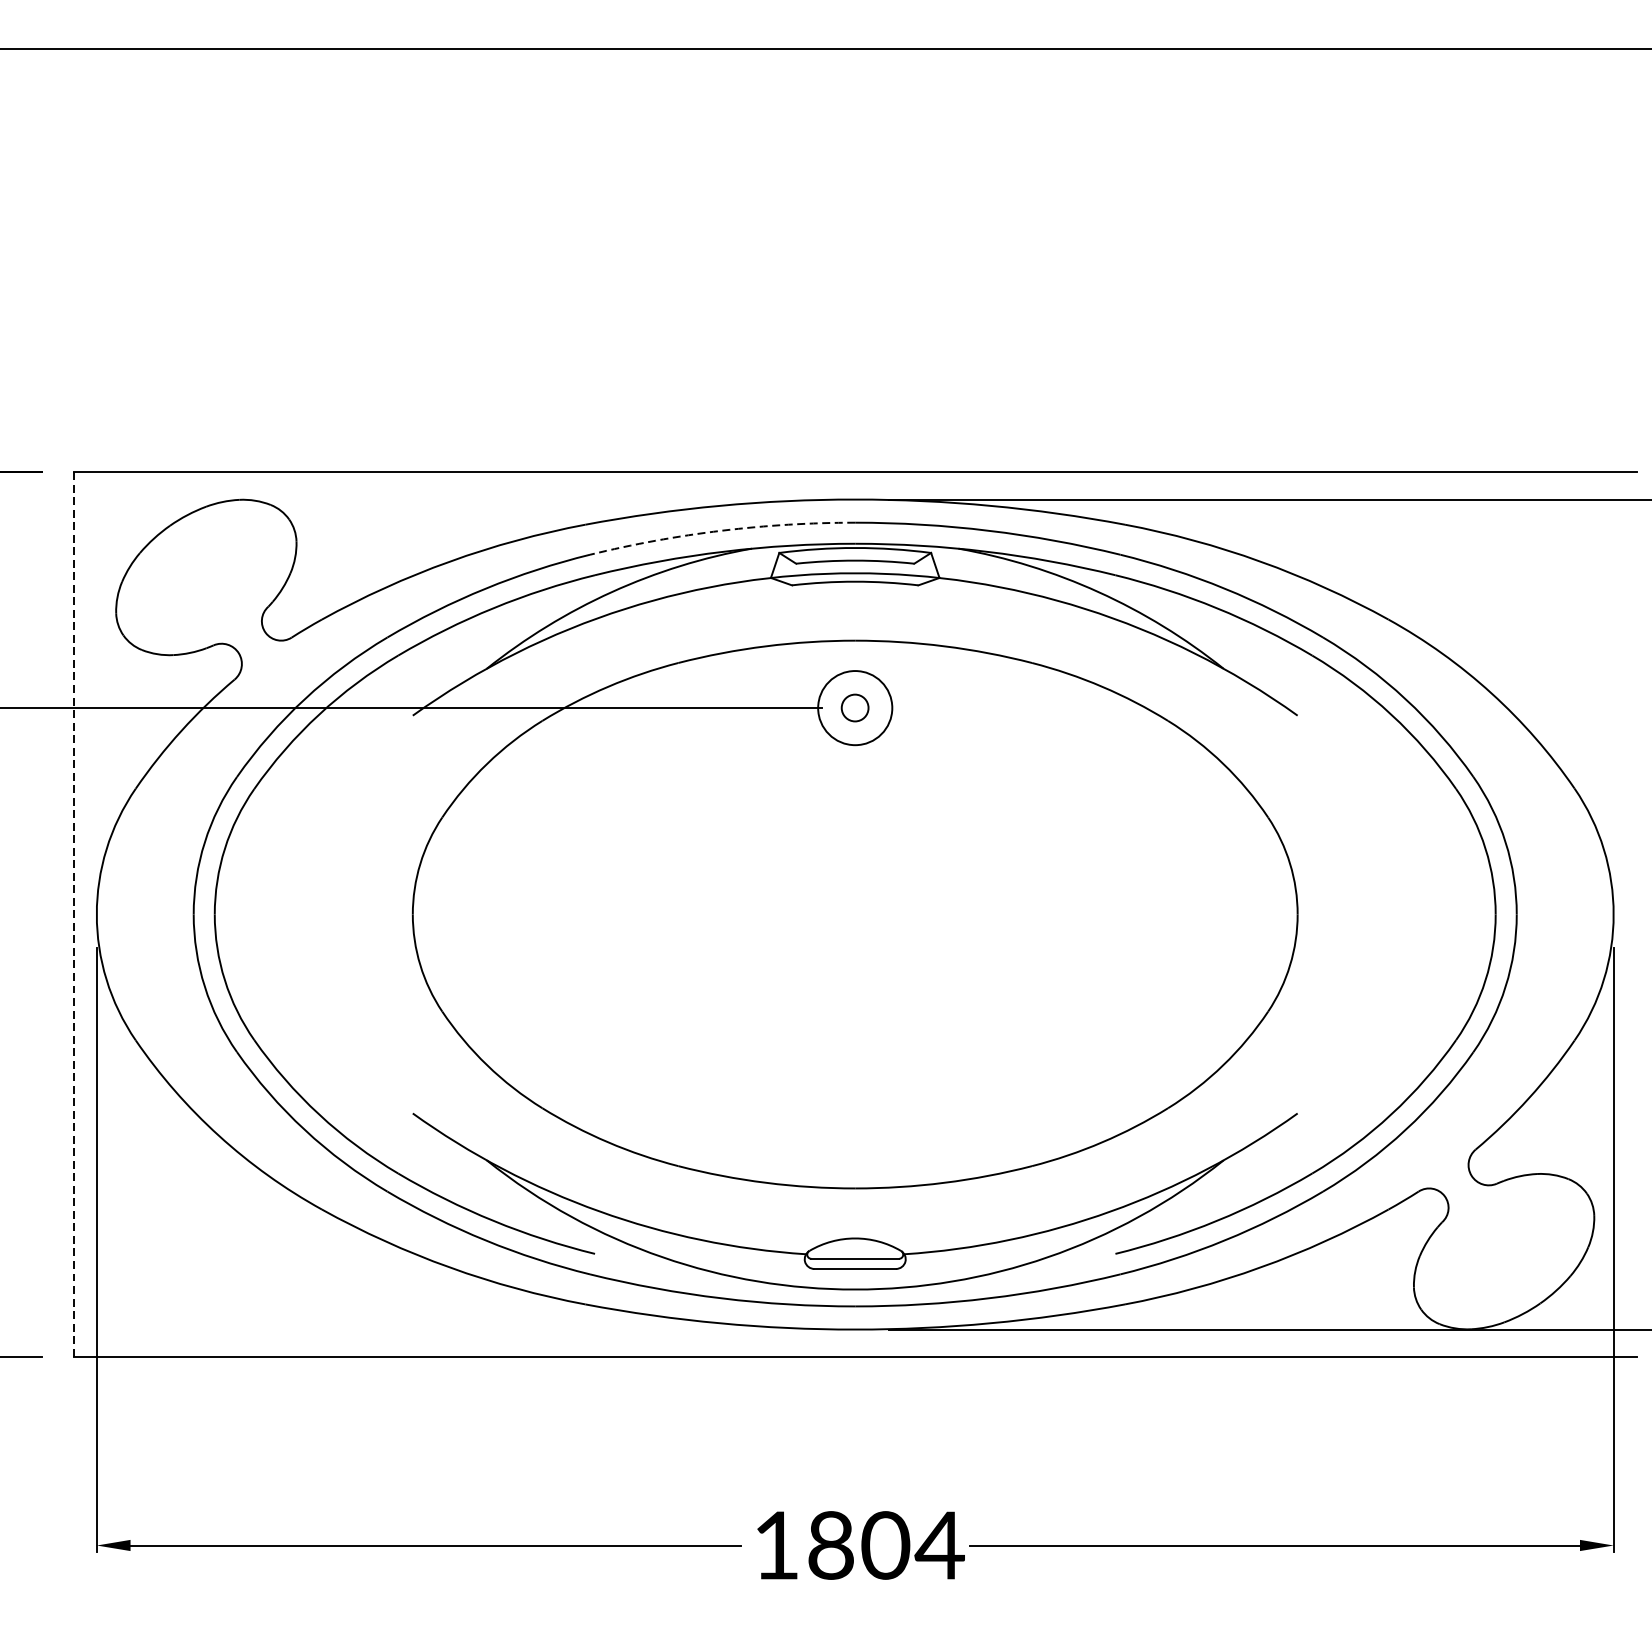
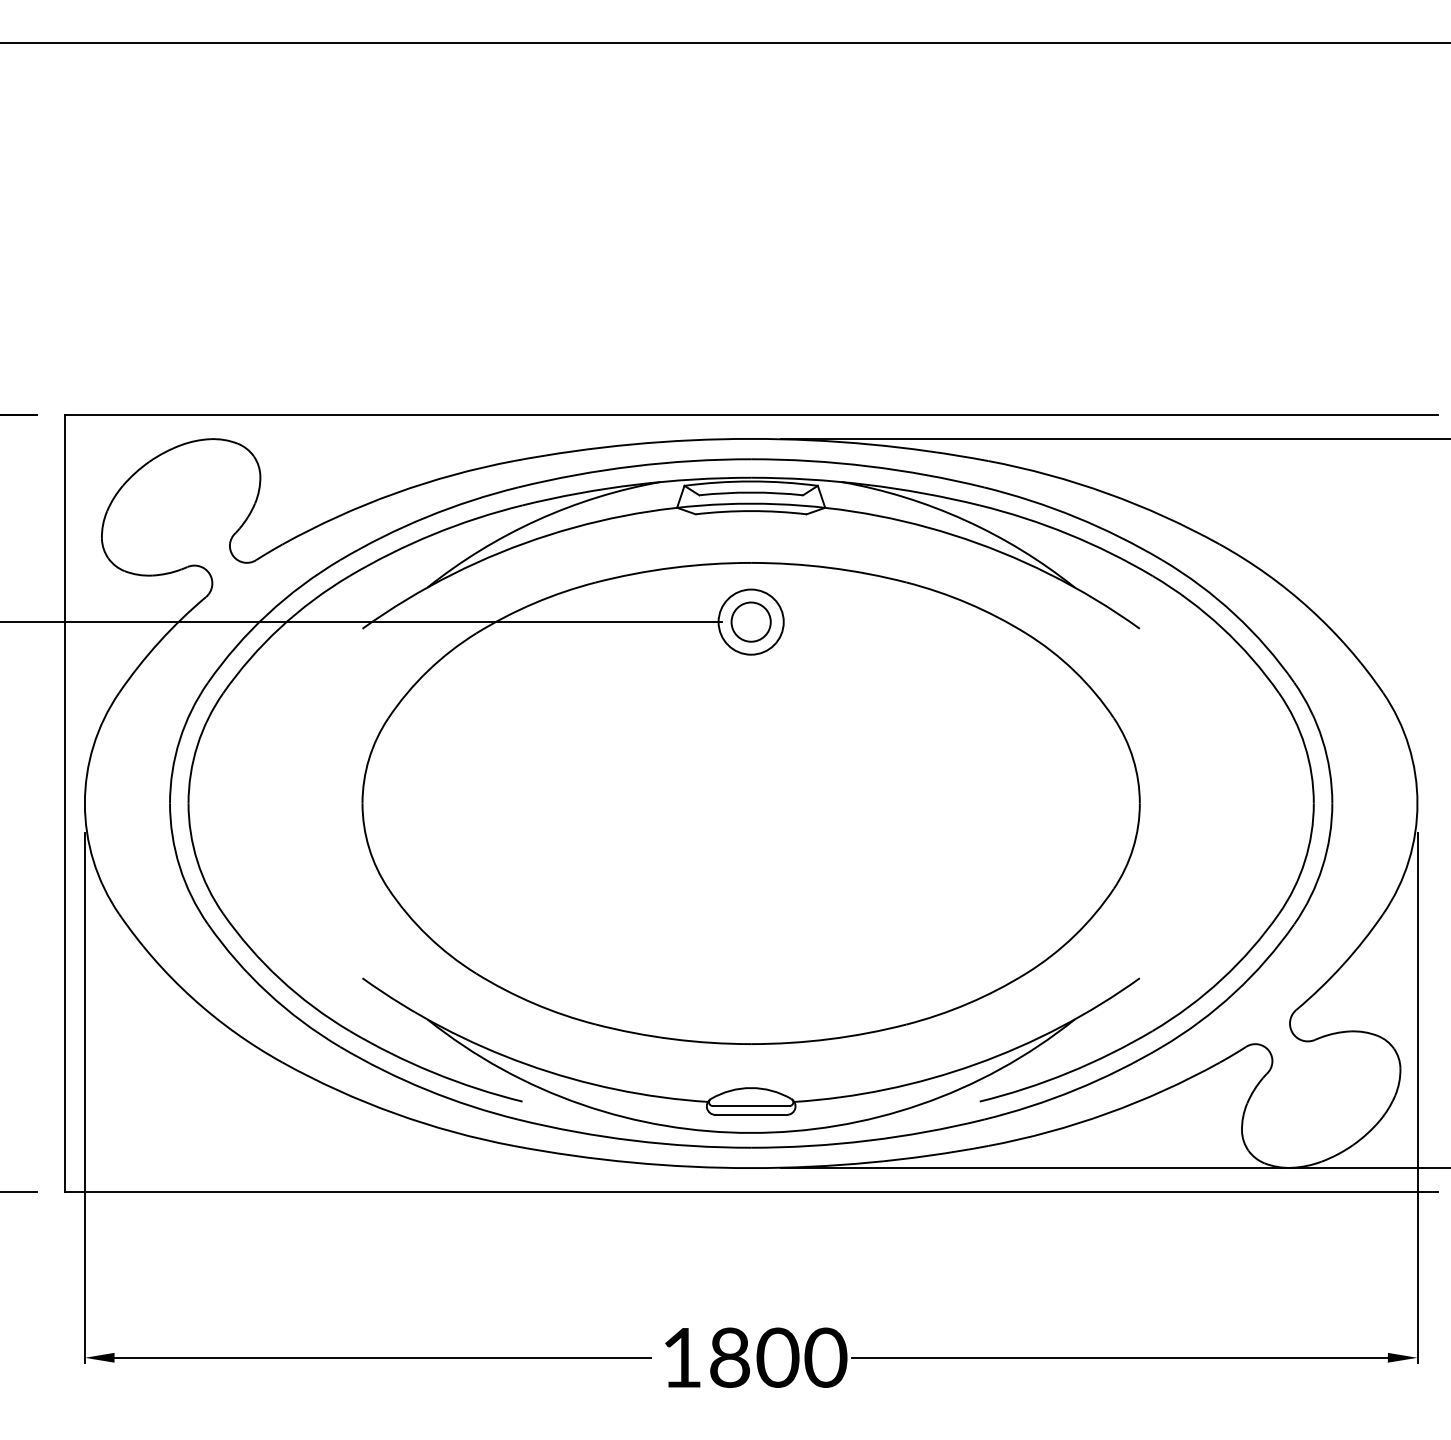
arc: (721, 530) -> (633, 466), dashed -> solid
circle: (854, 707) -> (750, 621), size x1.67
line: (73, 914) -> (64, 803), dashed -> solid
text: (939, 1545) -> (825, 1357), 1804 -> 1800

